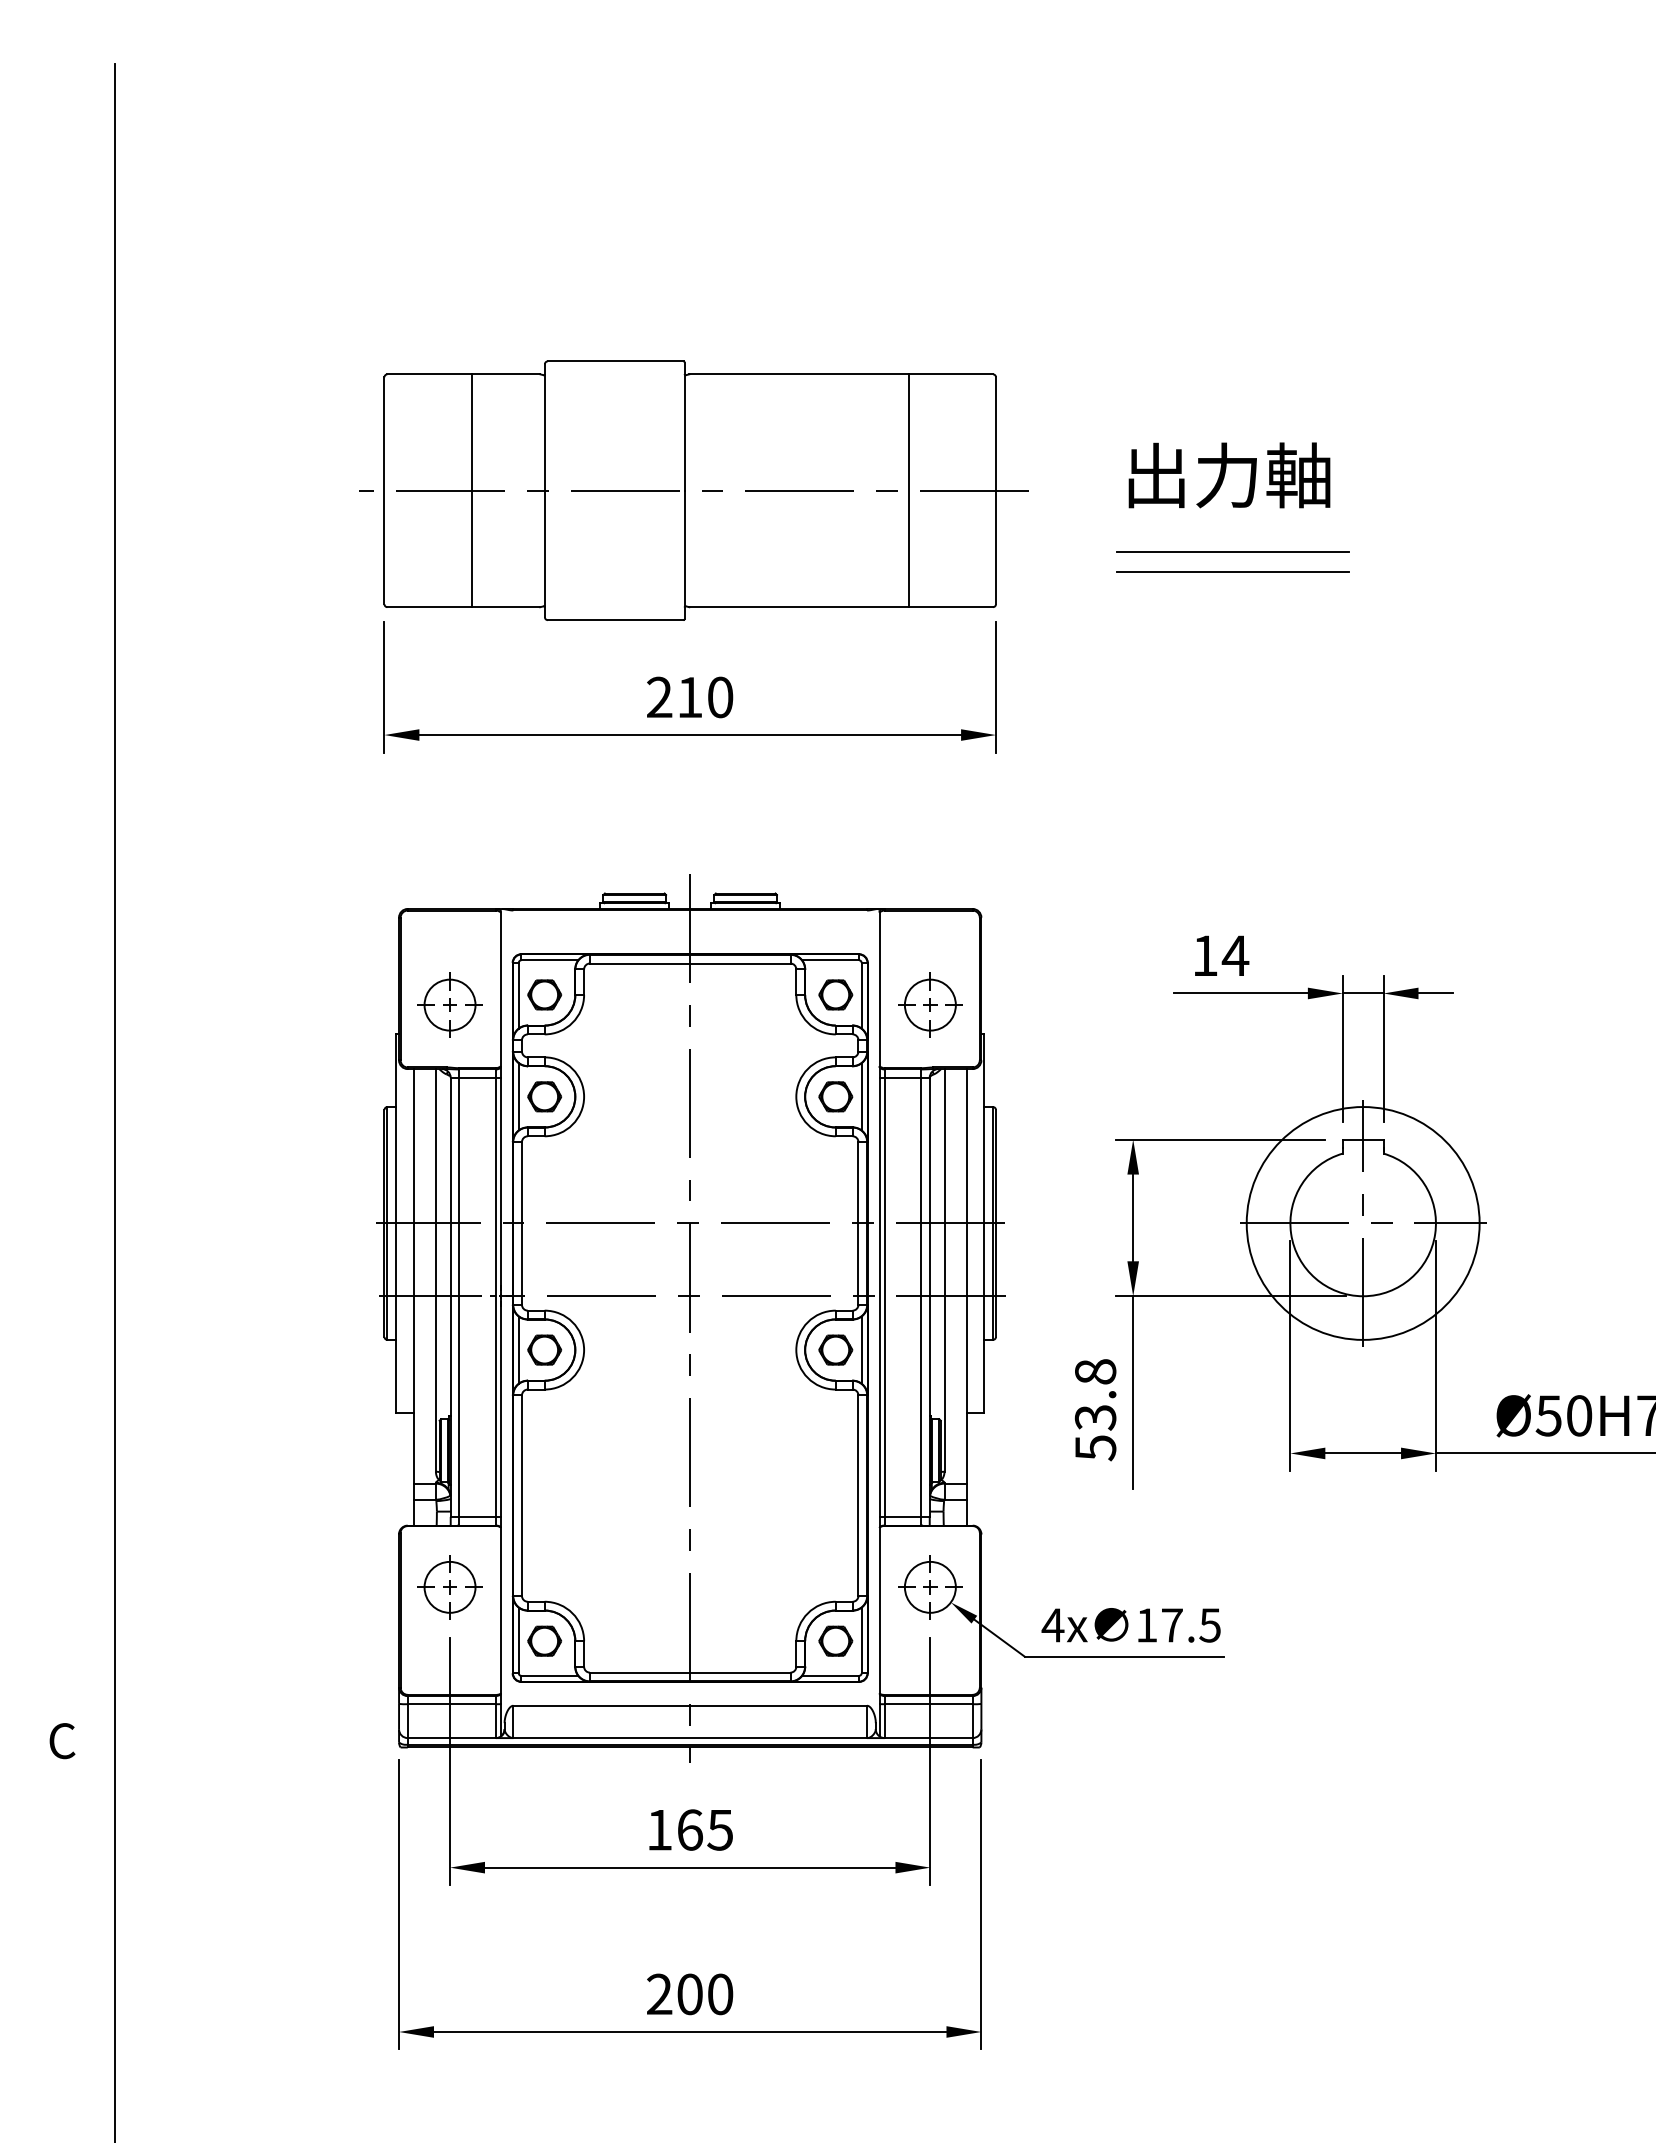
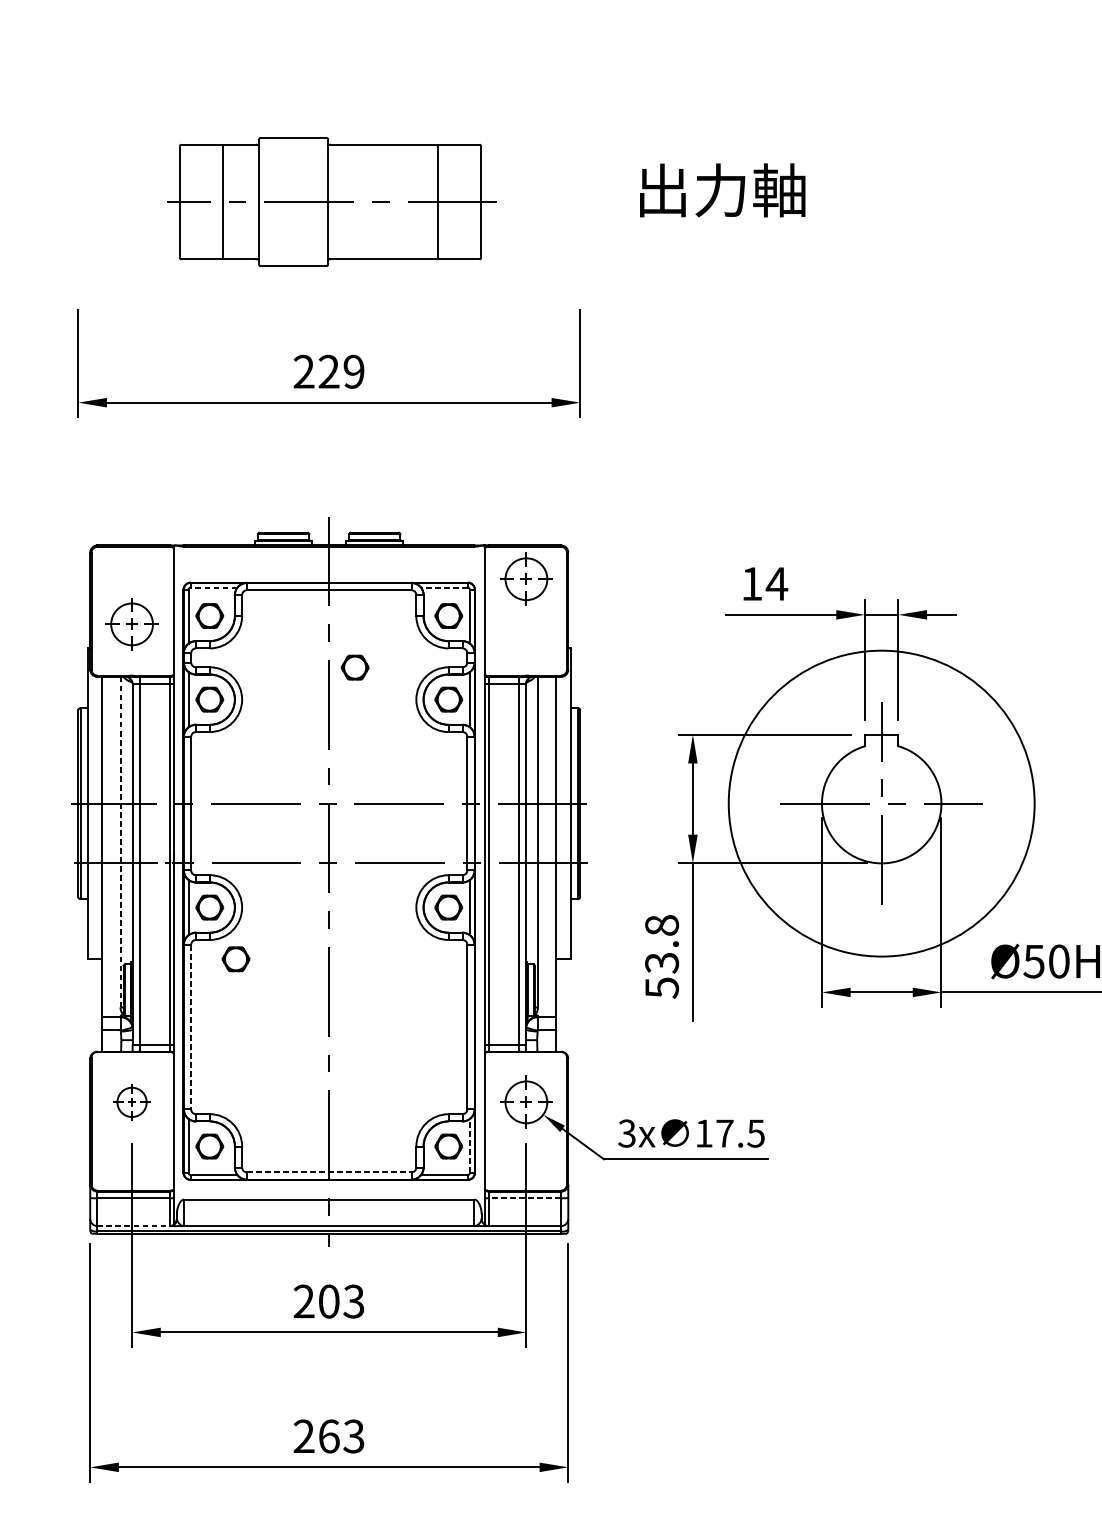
text: (1229, 475) -> (722, 190), moved
part: (693, 490) -> (331, 201), size x0.6
line: (1232, 551) -> (774, 252), removed
line: (1232, 571) -> (774, 268), removed
text: (705, 697) -> (341, 371), 210 -> 229
line: (549, 960) -> (213, 587), solid -> dashed
line: (830, 960) -> (444, 587), solid -> dashed
part: (930, 1004) -> (526, 578), moved
part: (721, 1057) -> (354, 667), added
circle: (1362, 1223) -> (881, 803), size x1.6
line: (435, 1269) -> (120, 841), solid -> dashed
part: (576, 1412) -> (235, 958), added
line: (521, 1496) -> (190, 1027), solid -> dashed
part: (449, 1587) -> (131, 1102), size x0.7
text: (1052, 1625) -> (626, 1133), 4x -> 3x
line: (861, 1640) -> (469, 1145), solid -> dashed
line: (690, 1672) -> (329, 1172), solid -> dashed
line: (928, 1704) -> (524, 1198), solid -> dashed
line: (452, 1738) -> (134, 1226), solid -> dashed
text: (689, 1829) -> (328, 1301), 165 -> 203
text: (705, 1994) -> (341, 1436), 200 -> 263

